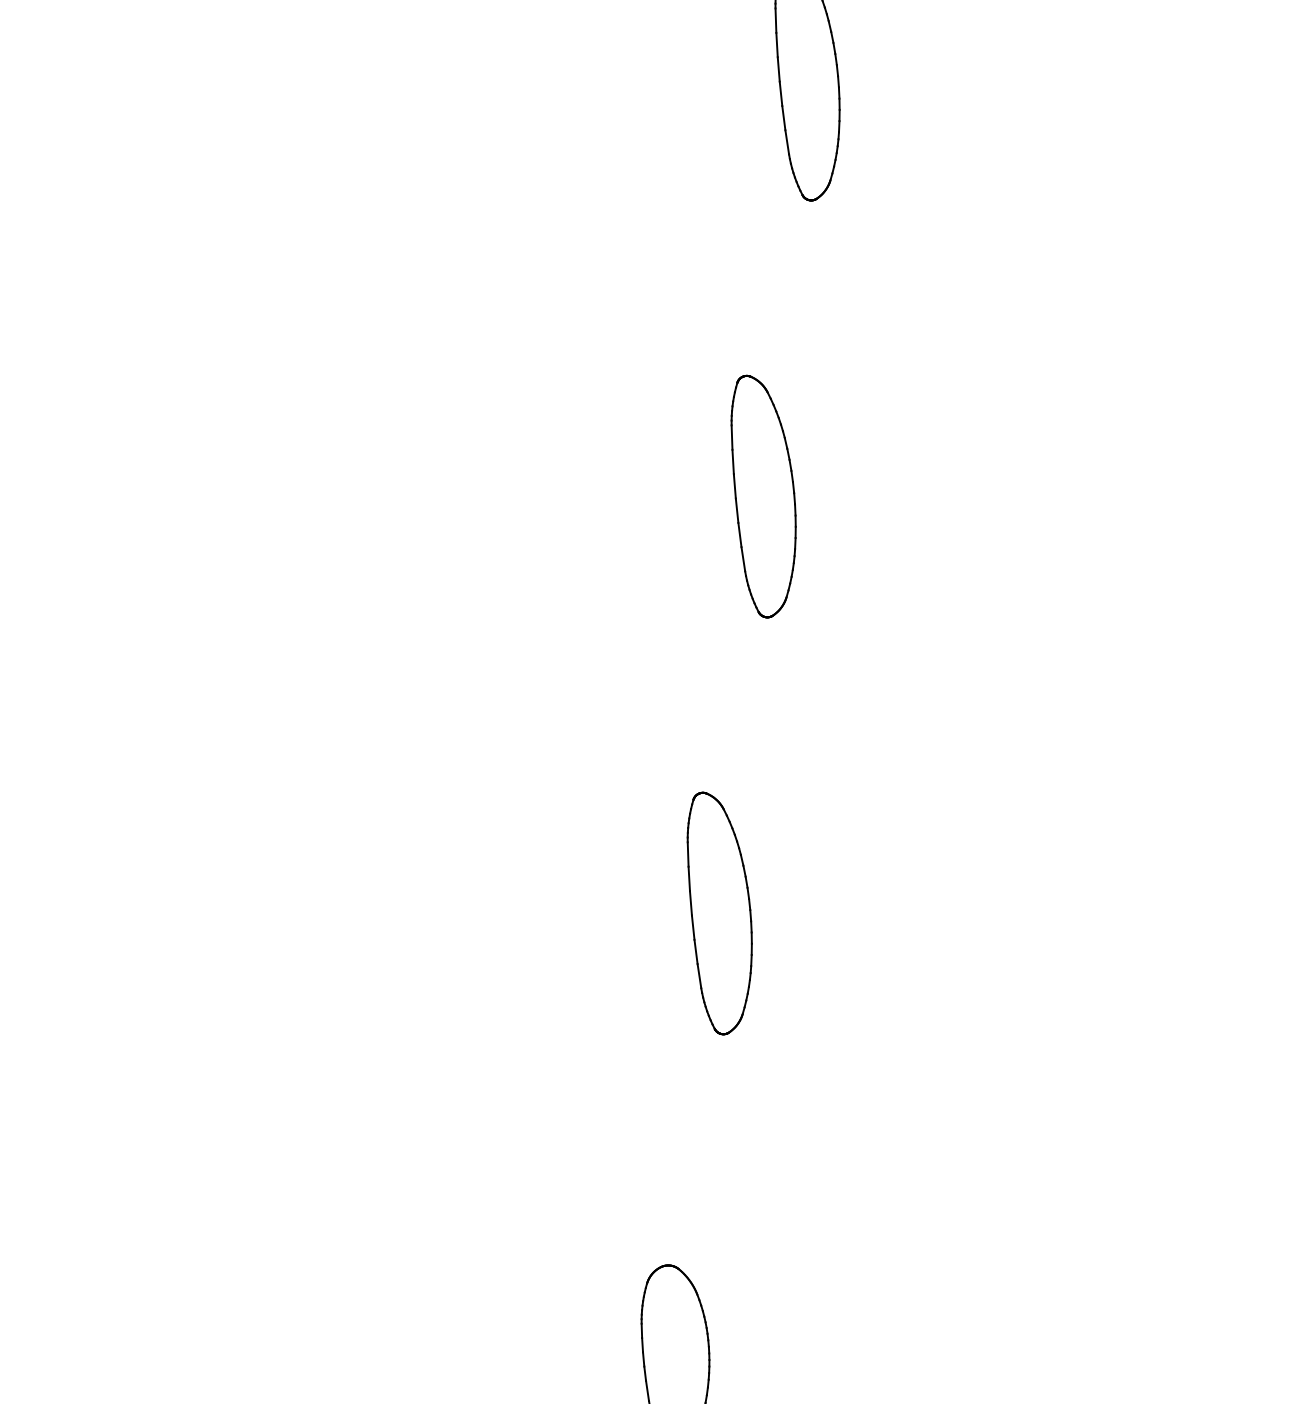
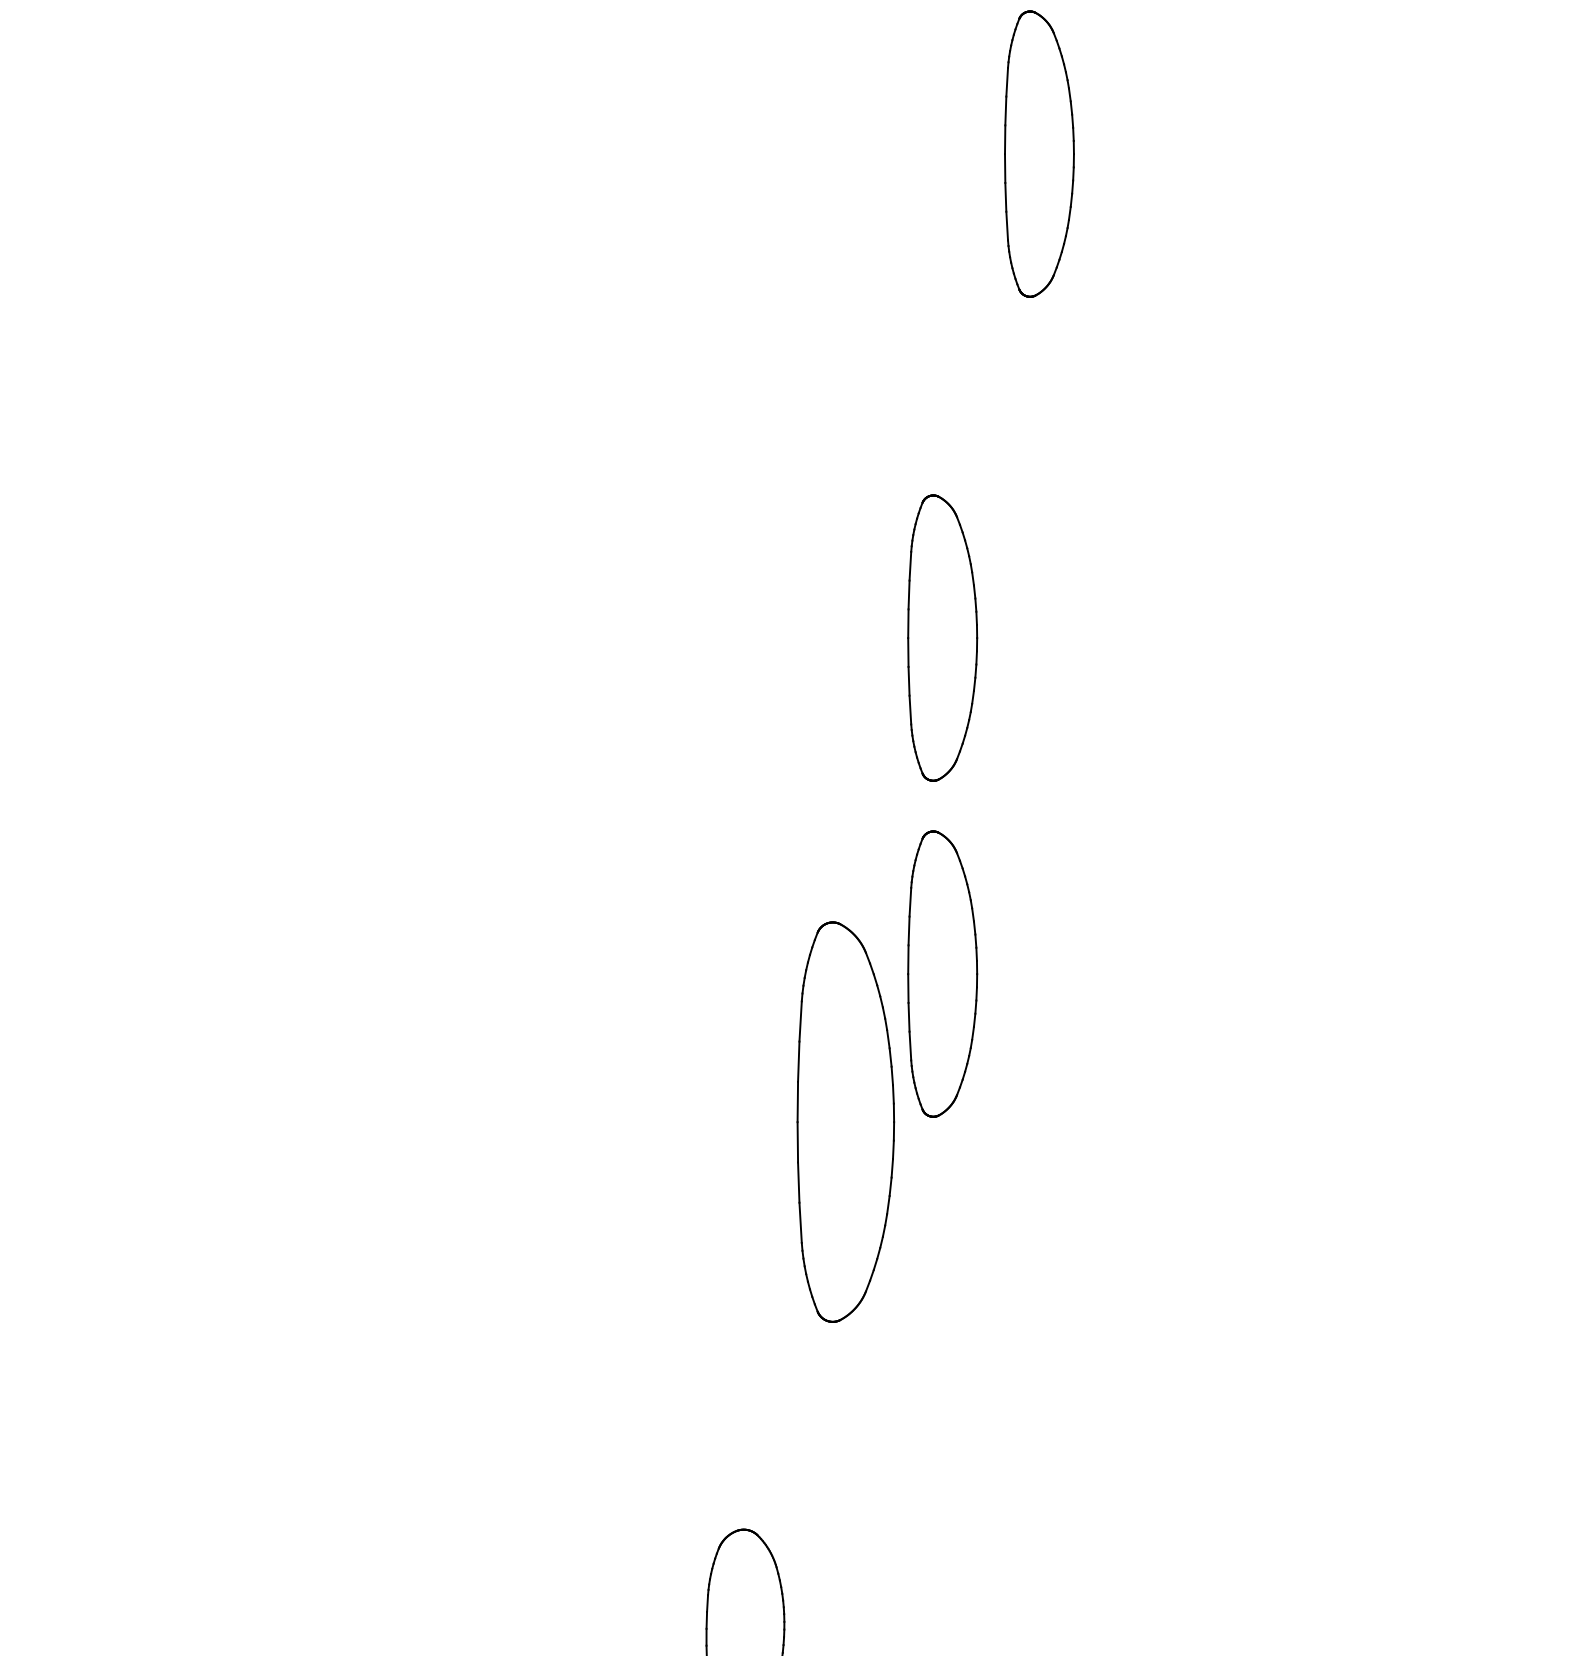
part: (791, 779) -> (942, 973), added
part: (720, 912) -> (845, 1121), size x1.4

